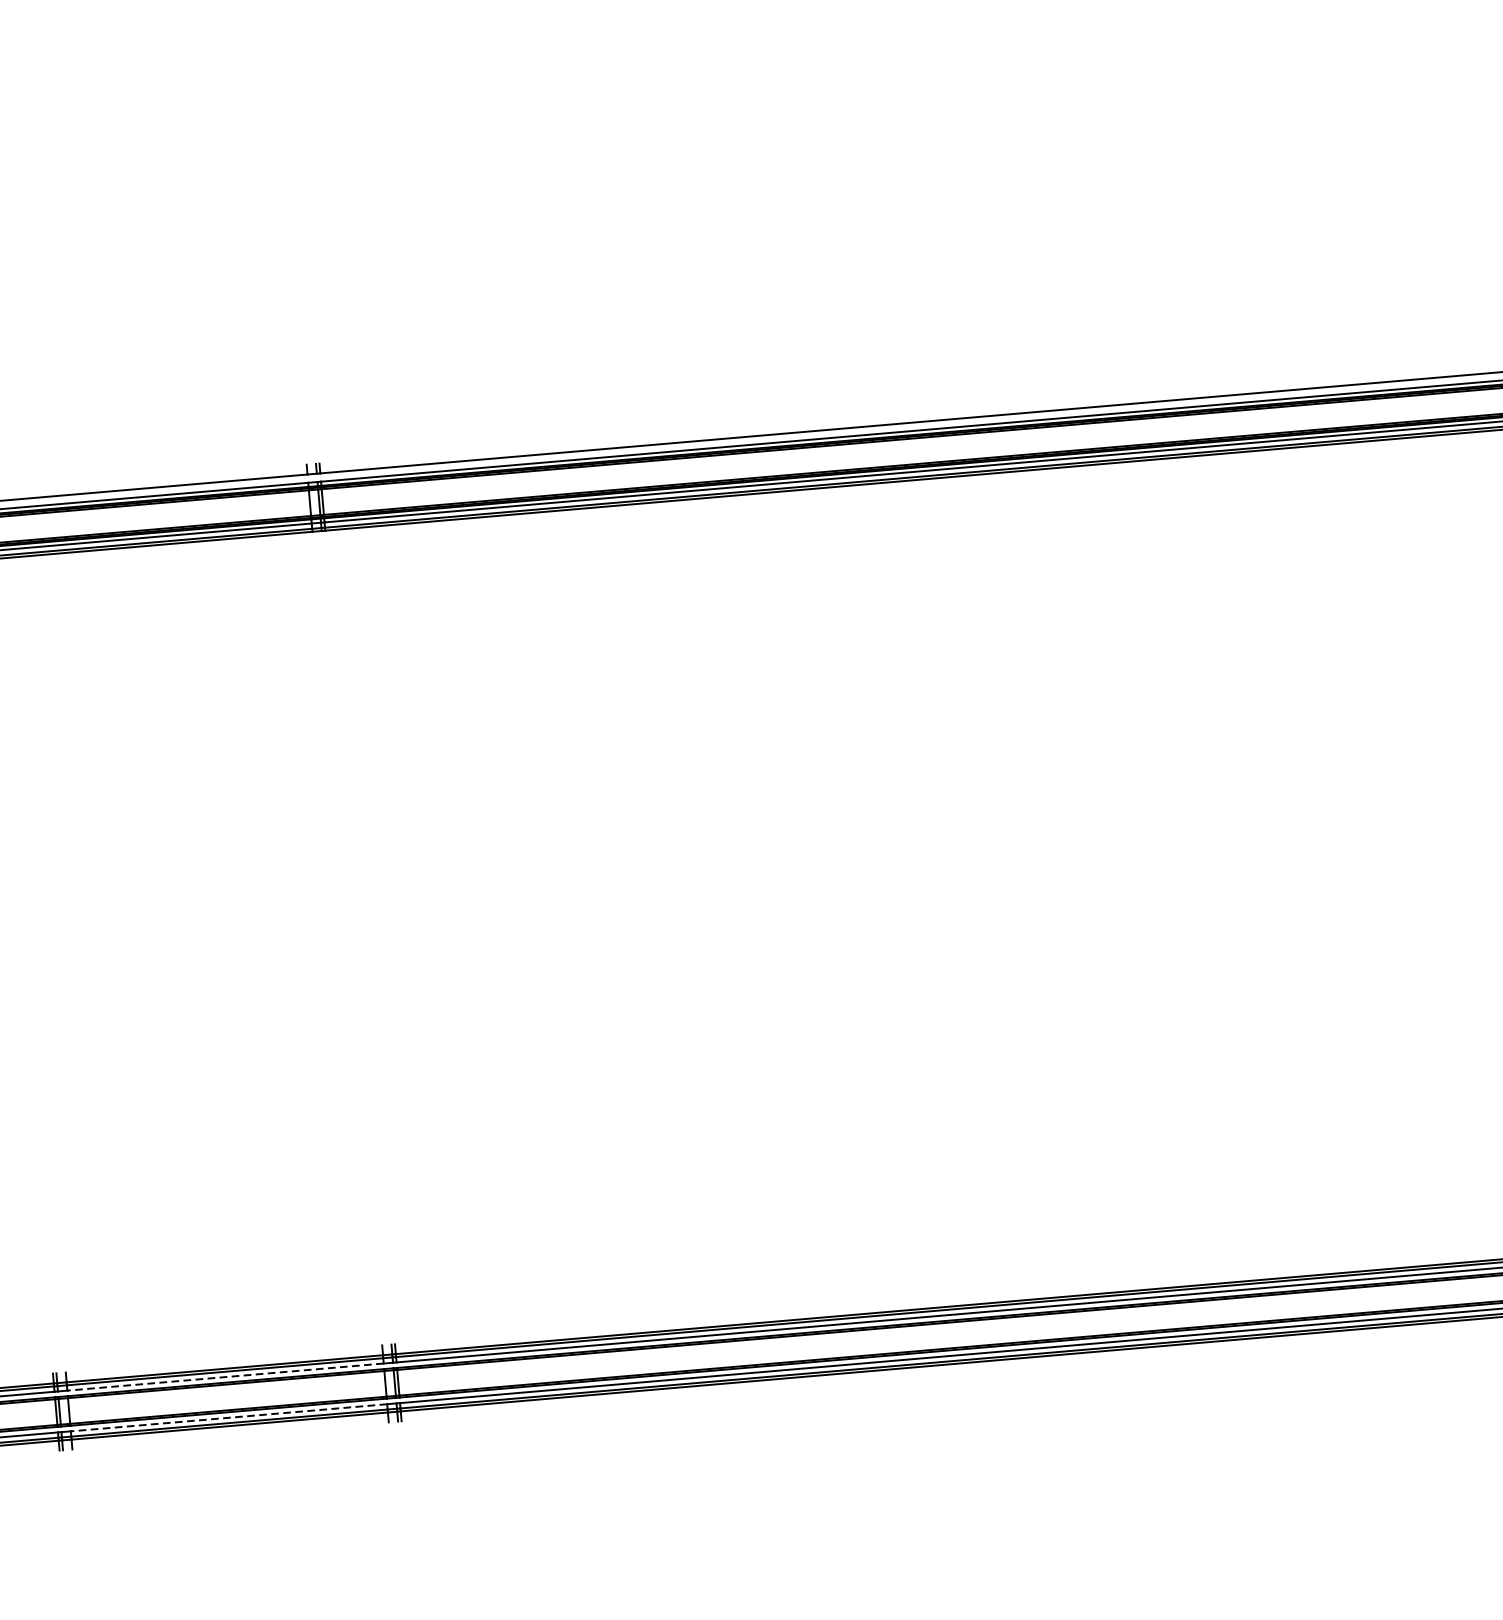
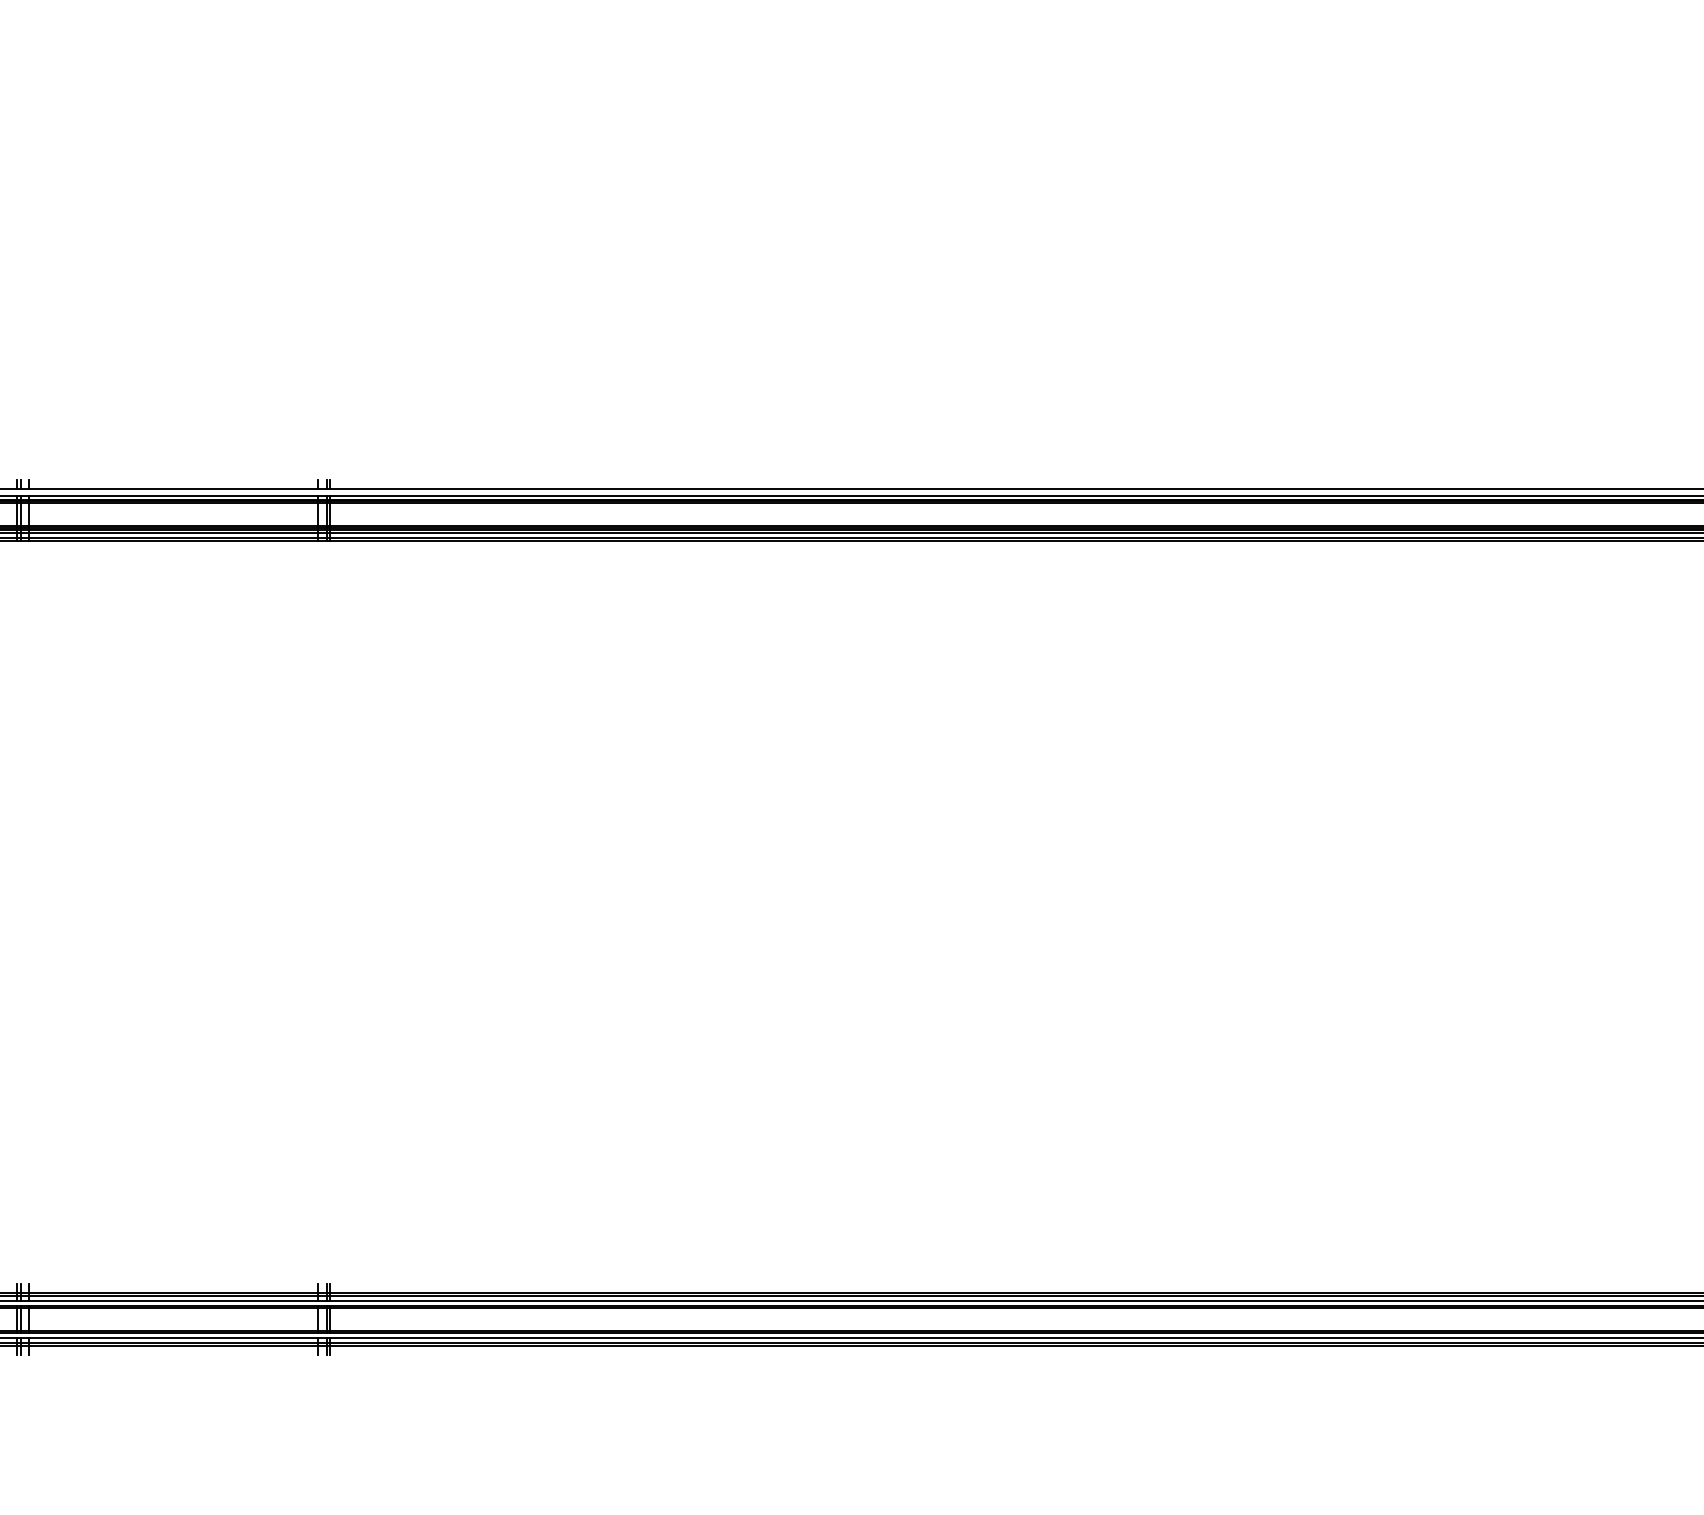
line: (225, 1377) -> (173, 1301), dashed -> solid
line: (228, 1418) -> (173, 1338), dashed -> solid

